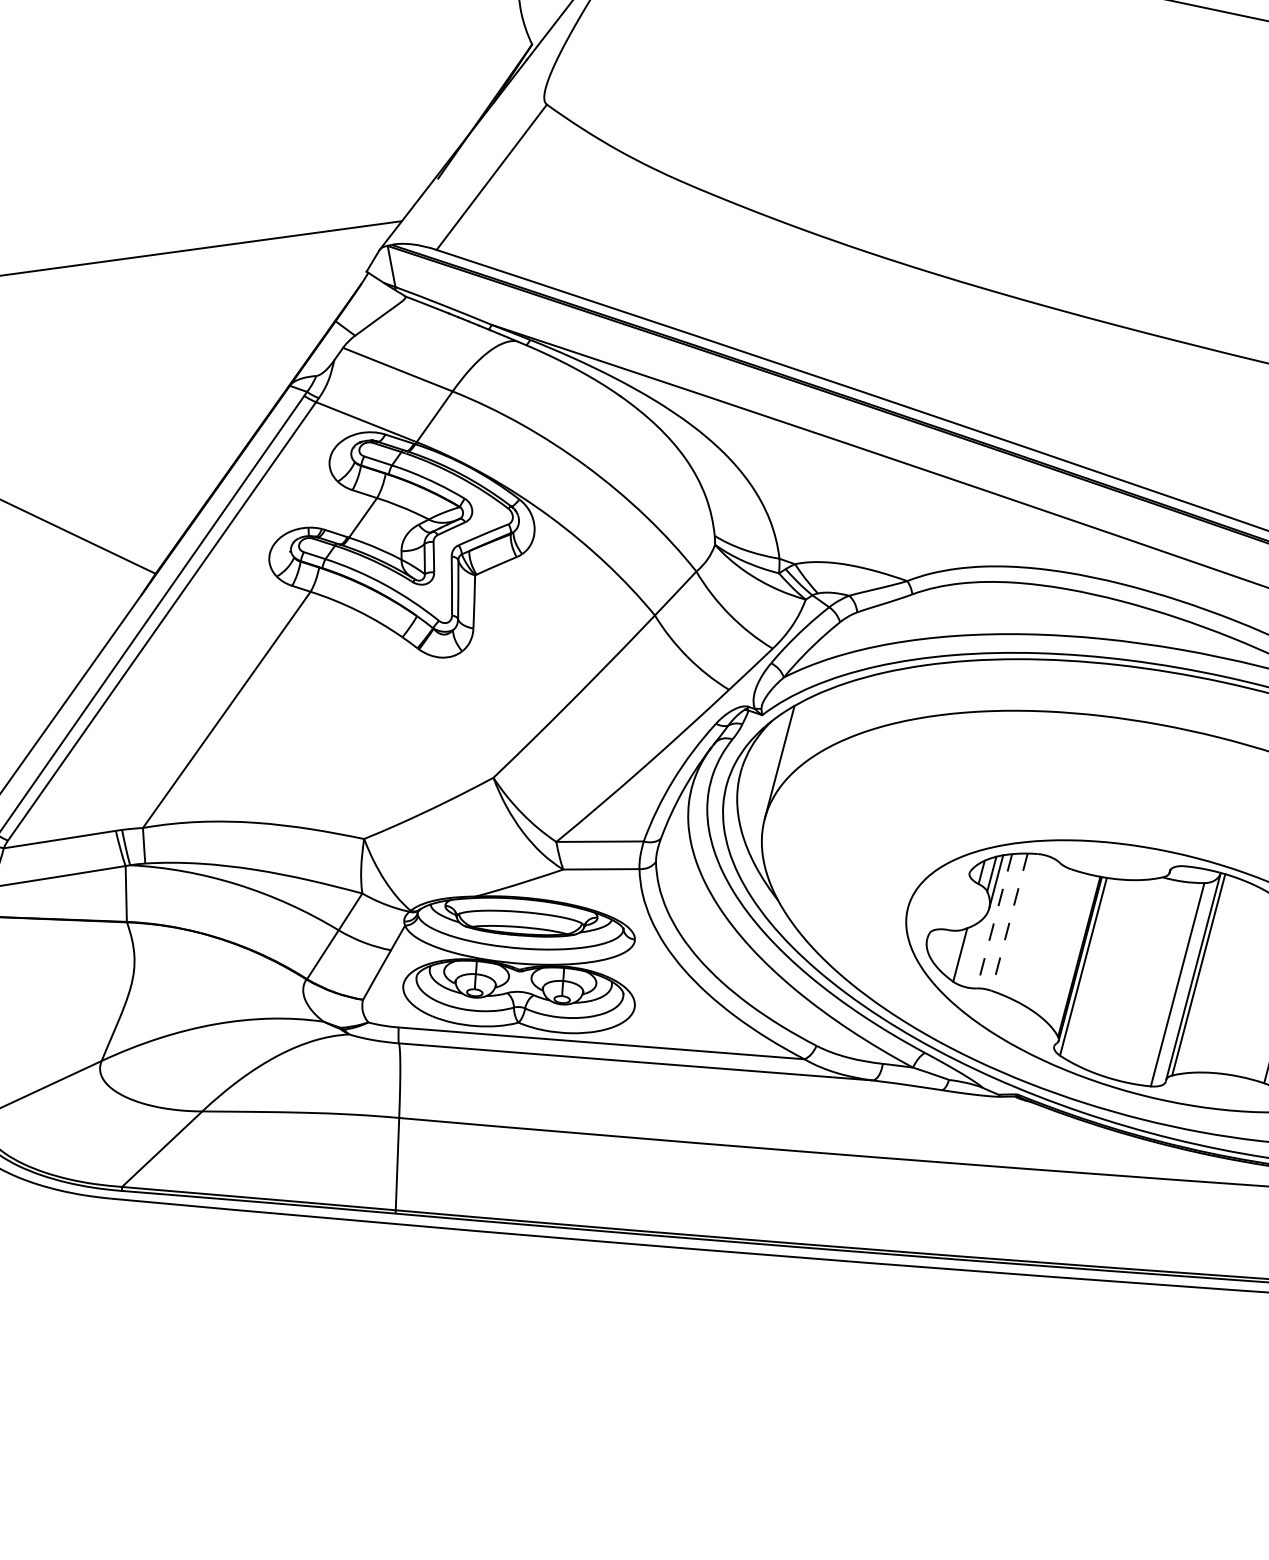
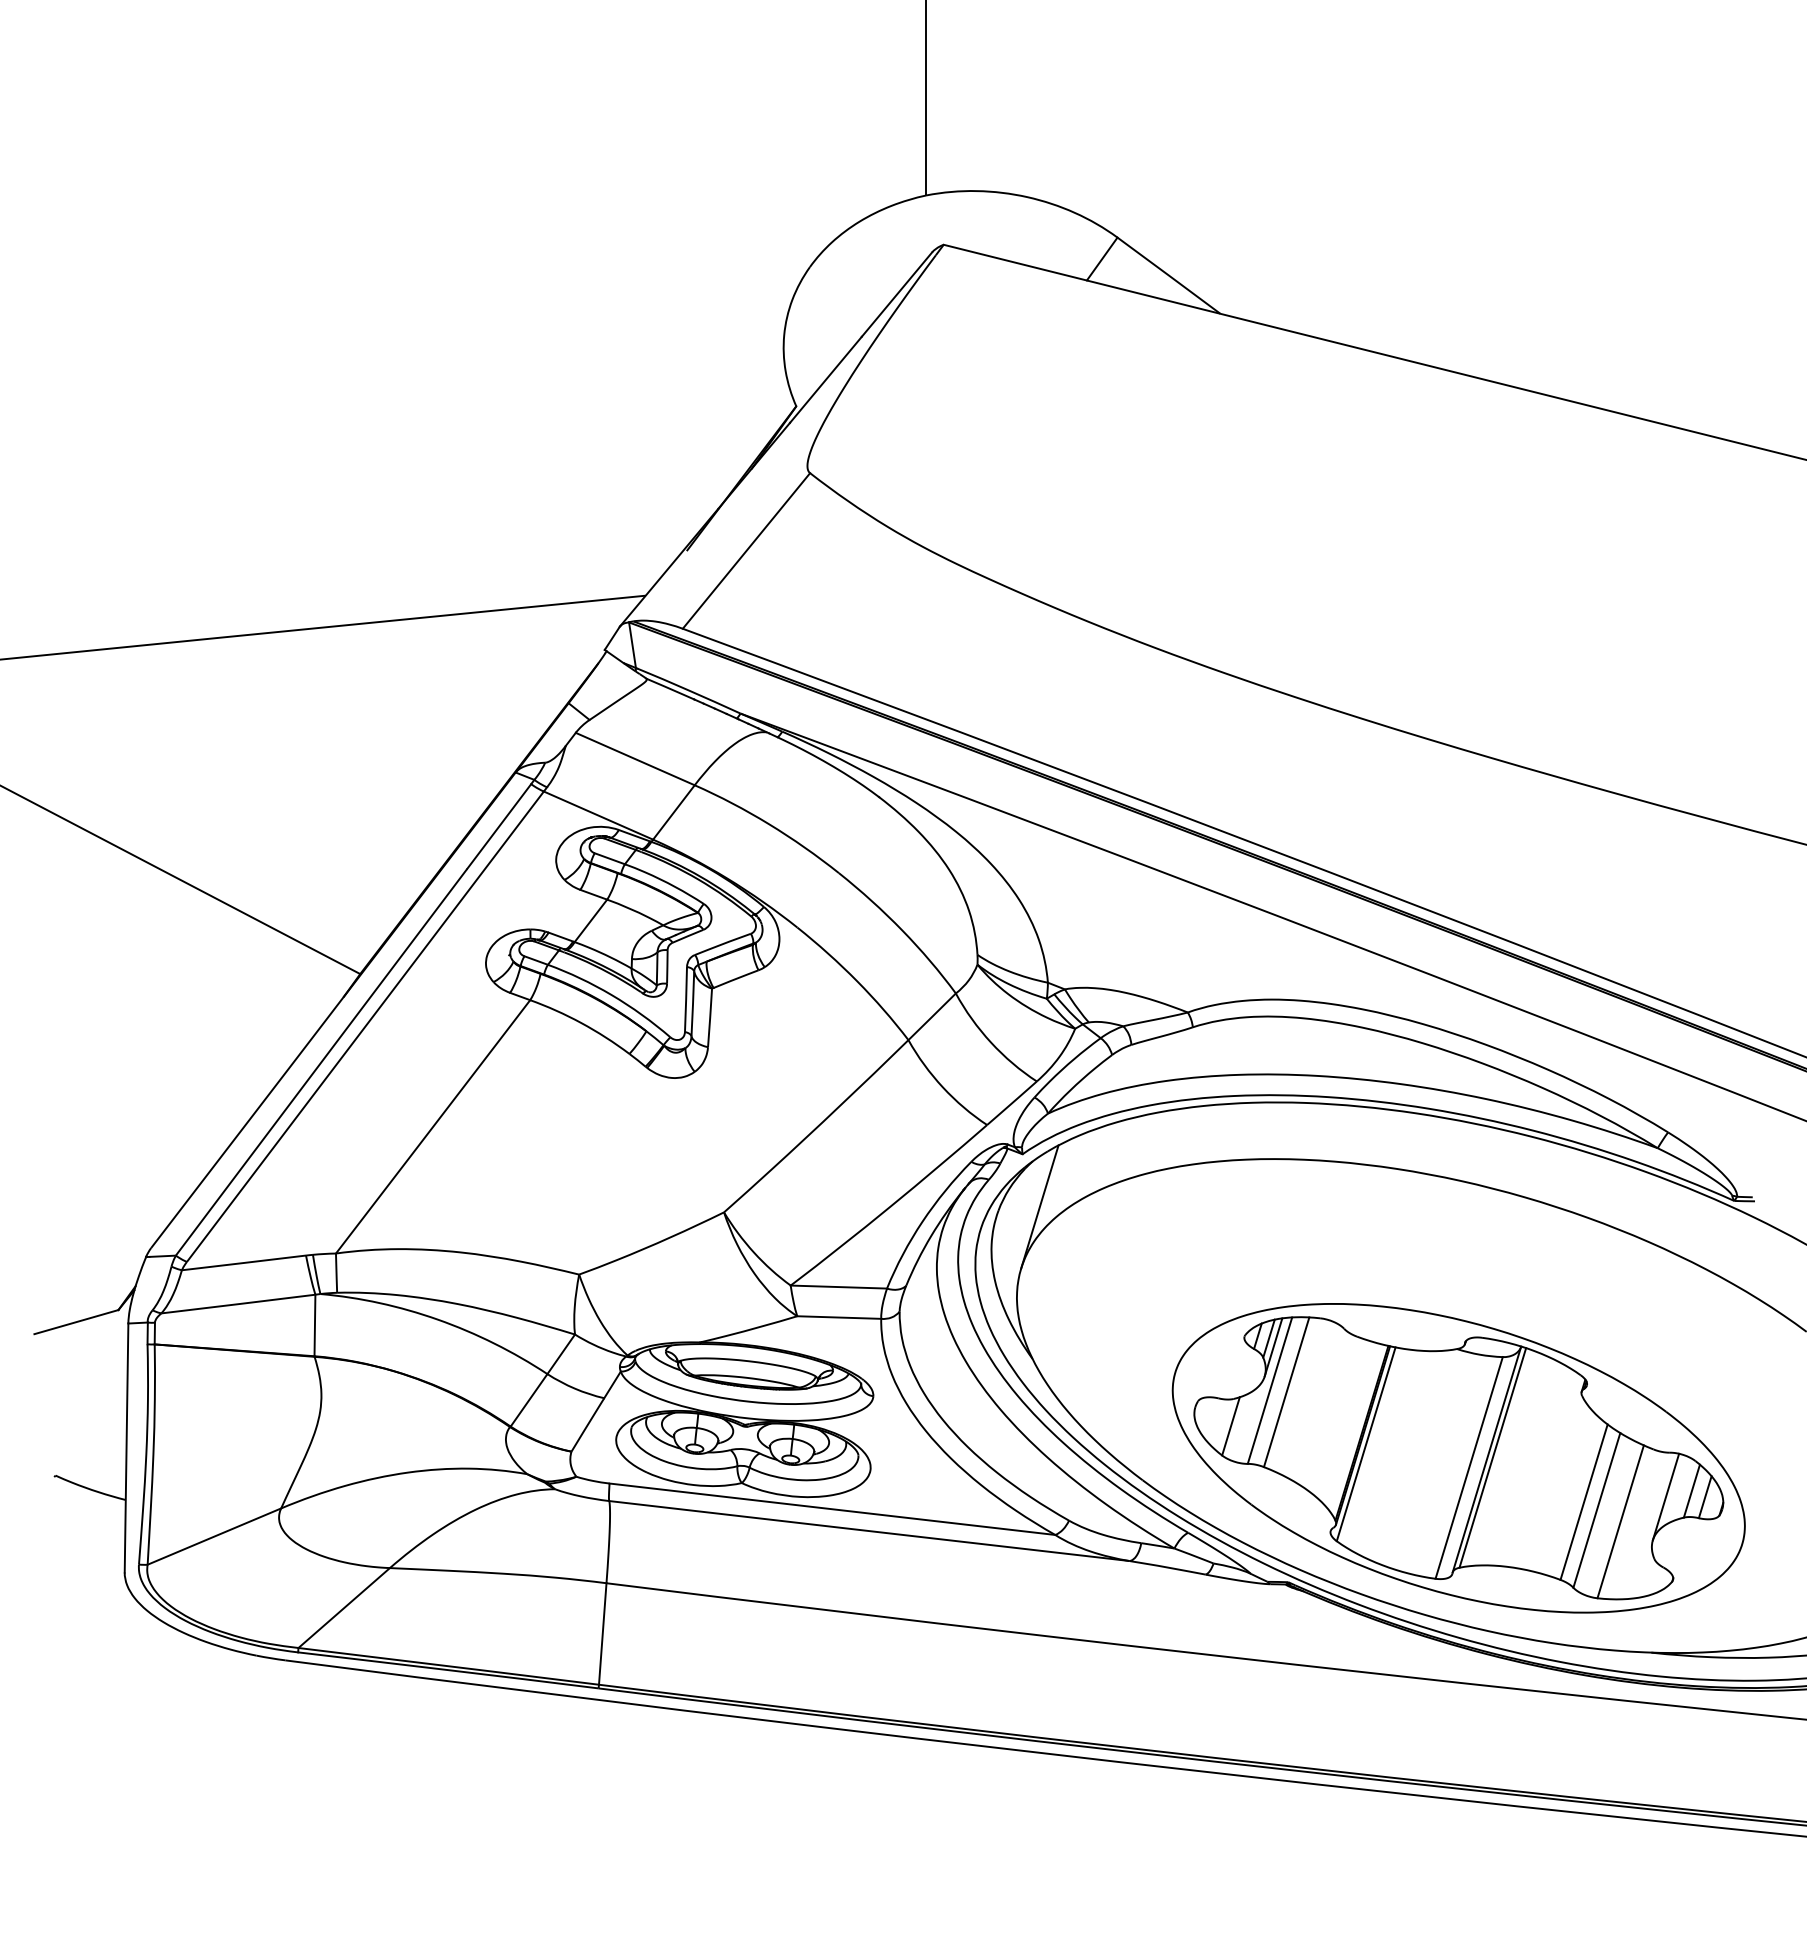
line: (994, 921) -> (1269, 1390), dashed -> solid
line: (1009, 922) -> (1286, 1392), dashed -> solid

